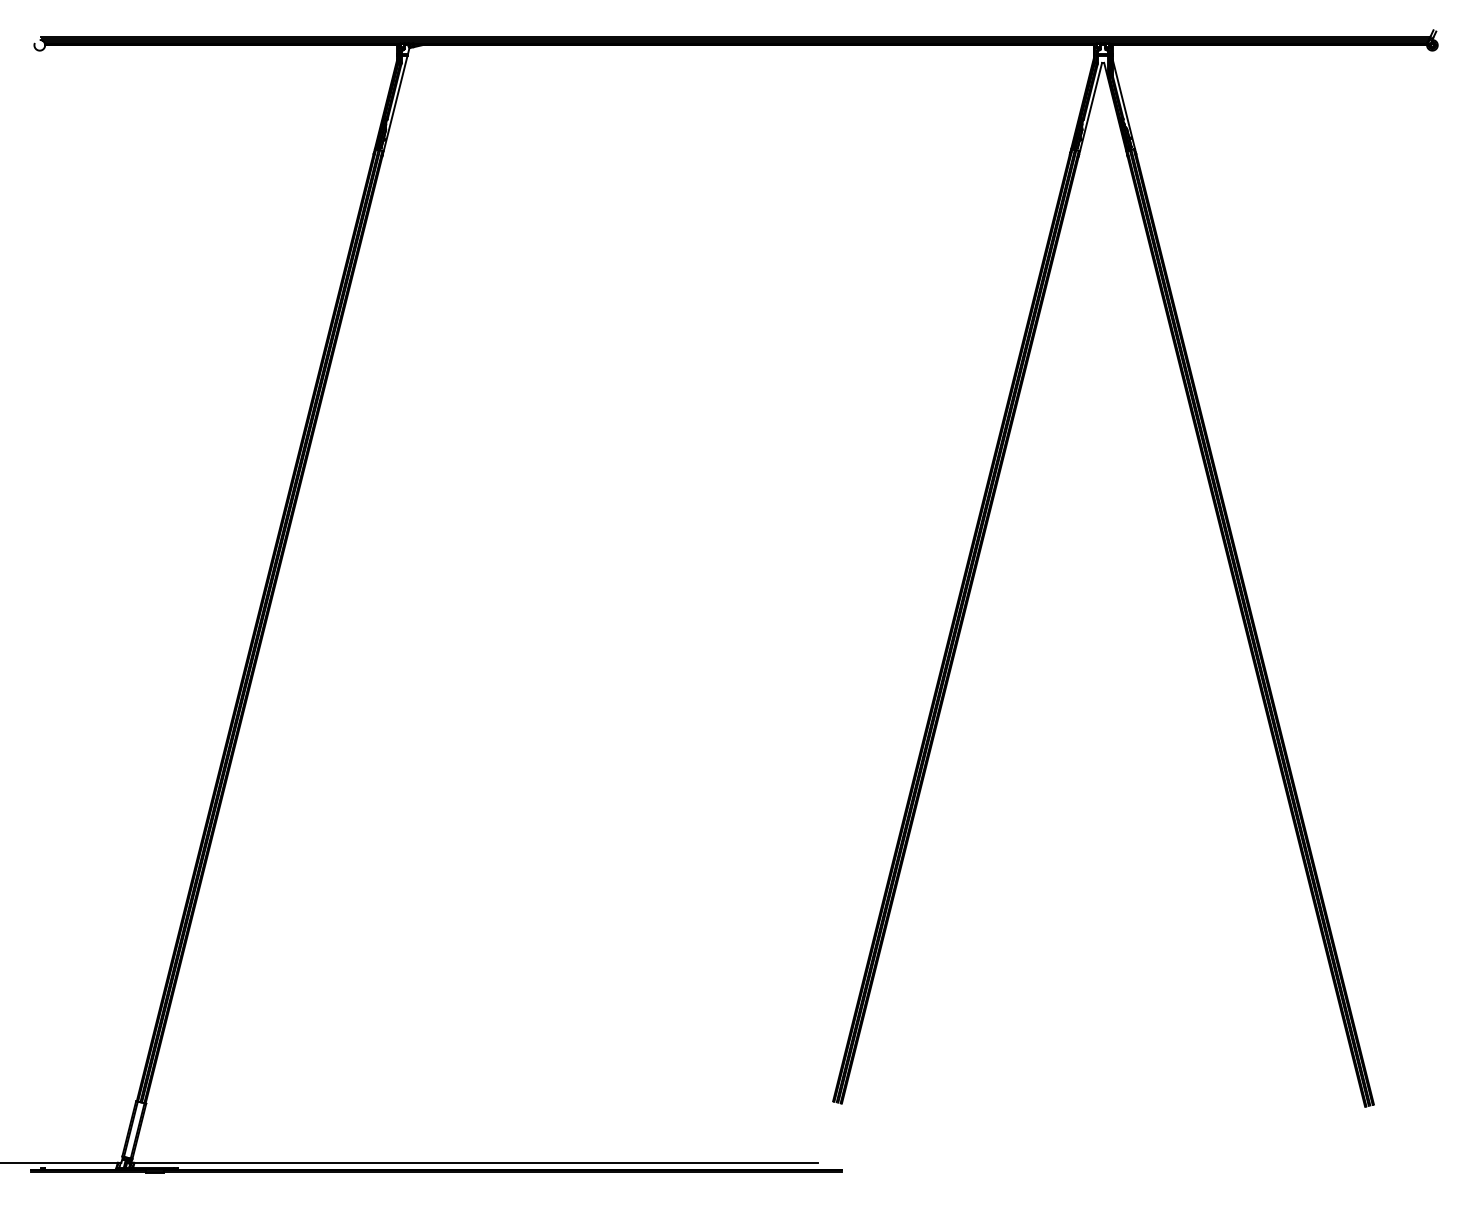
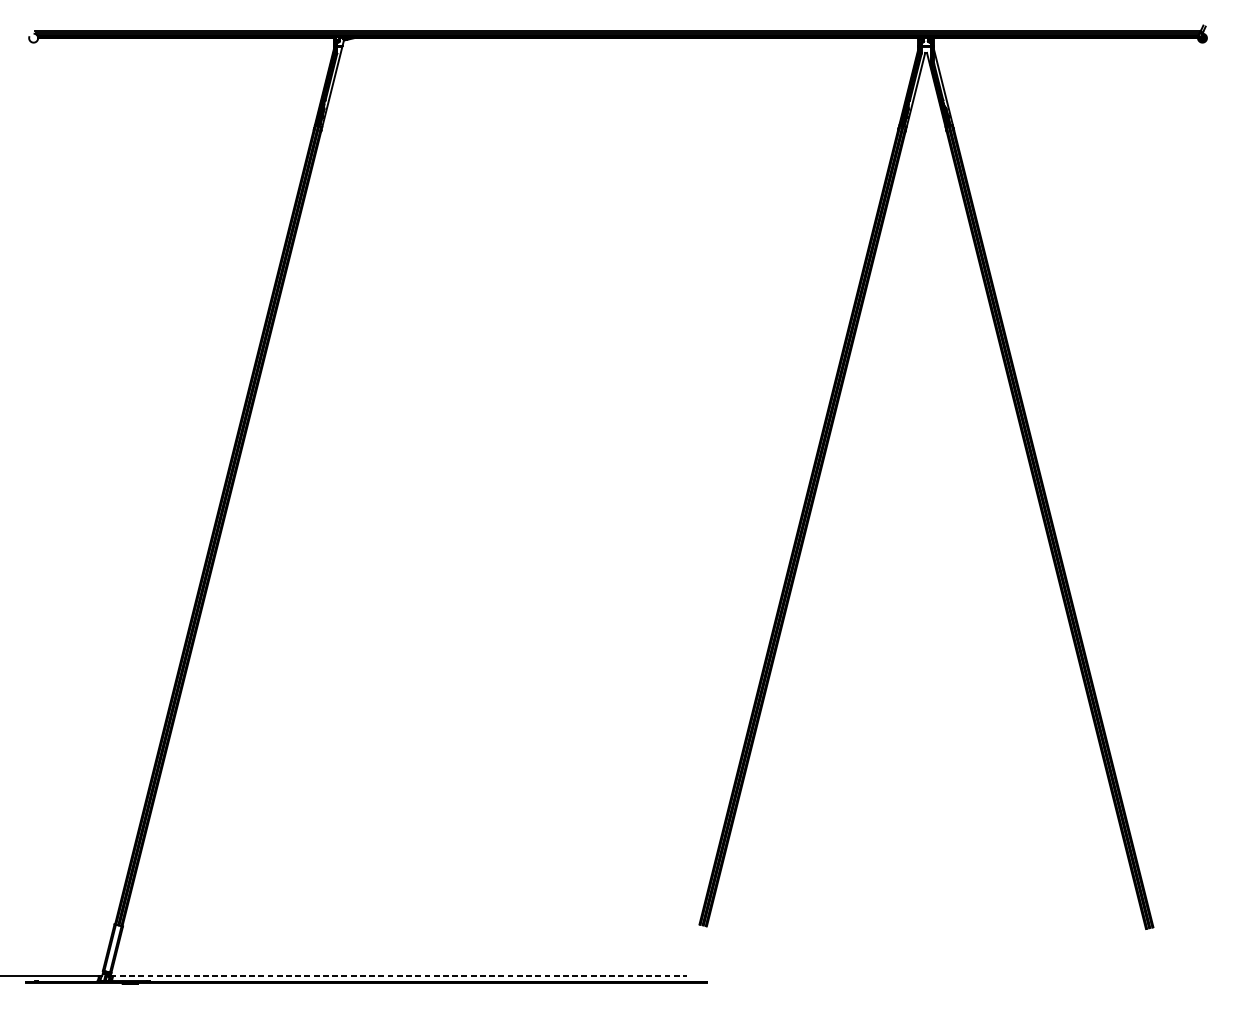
line: (475, 1162) -> (399, 975), solid -> dashed

